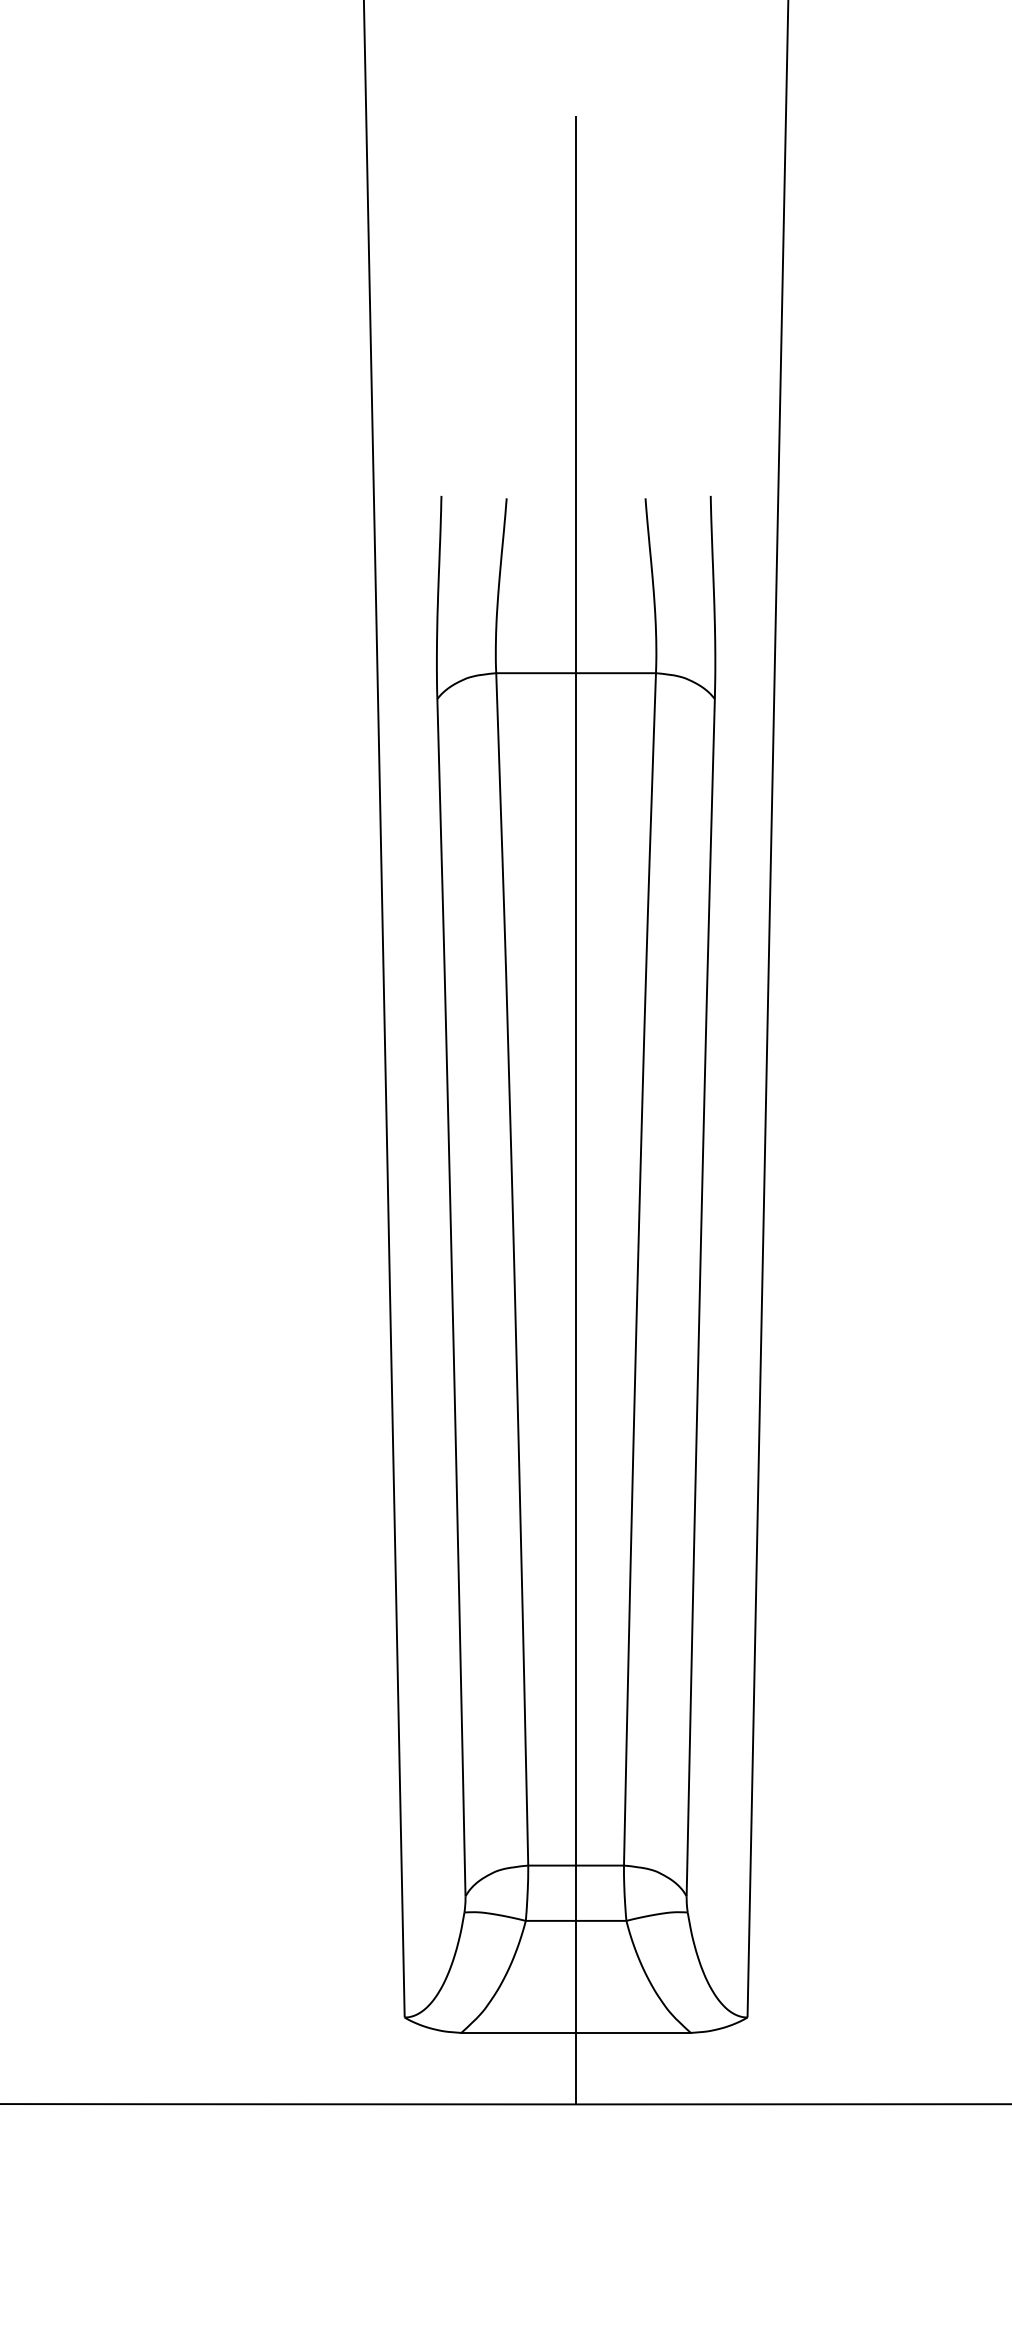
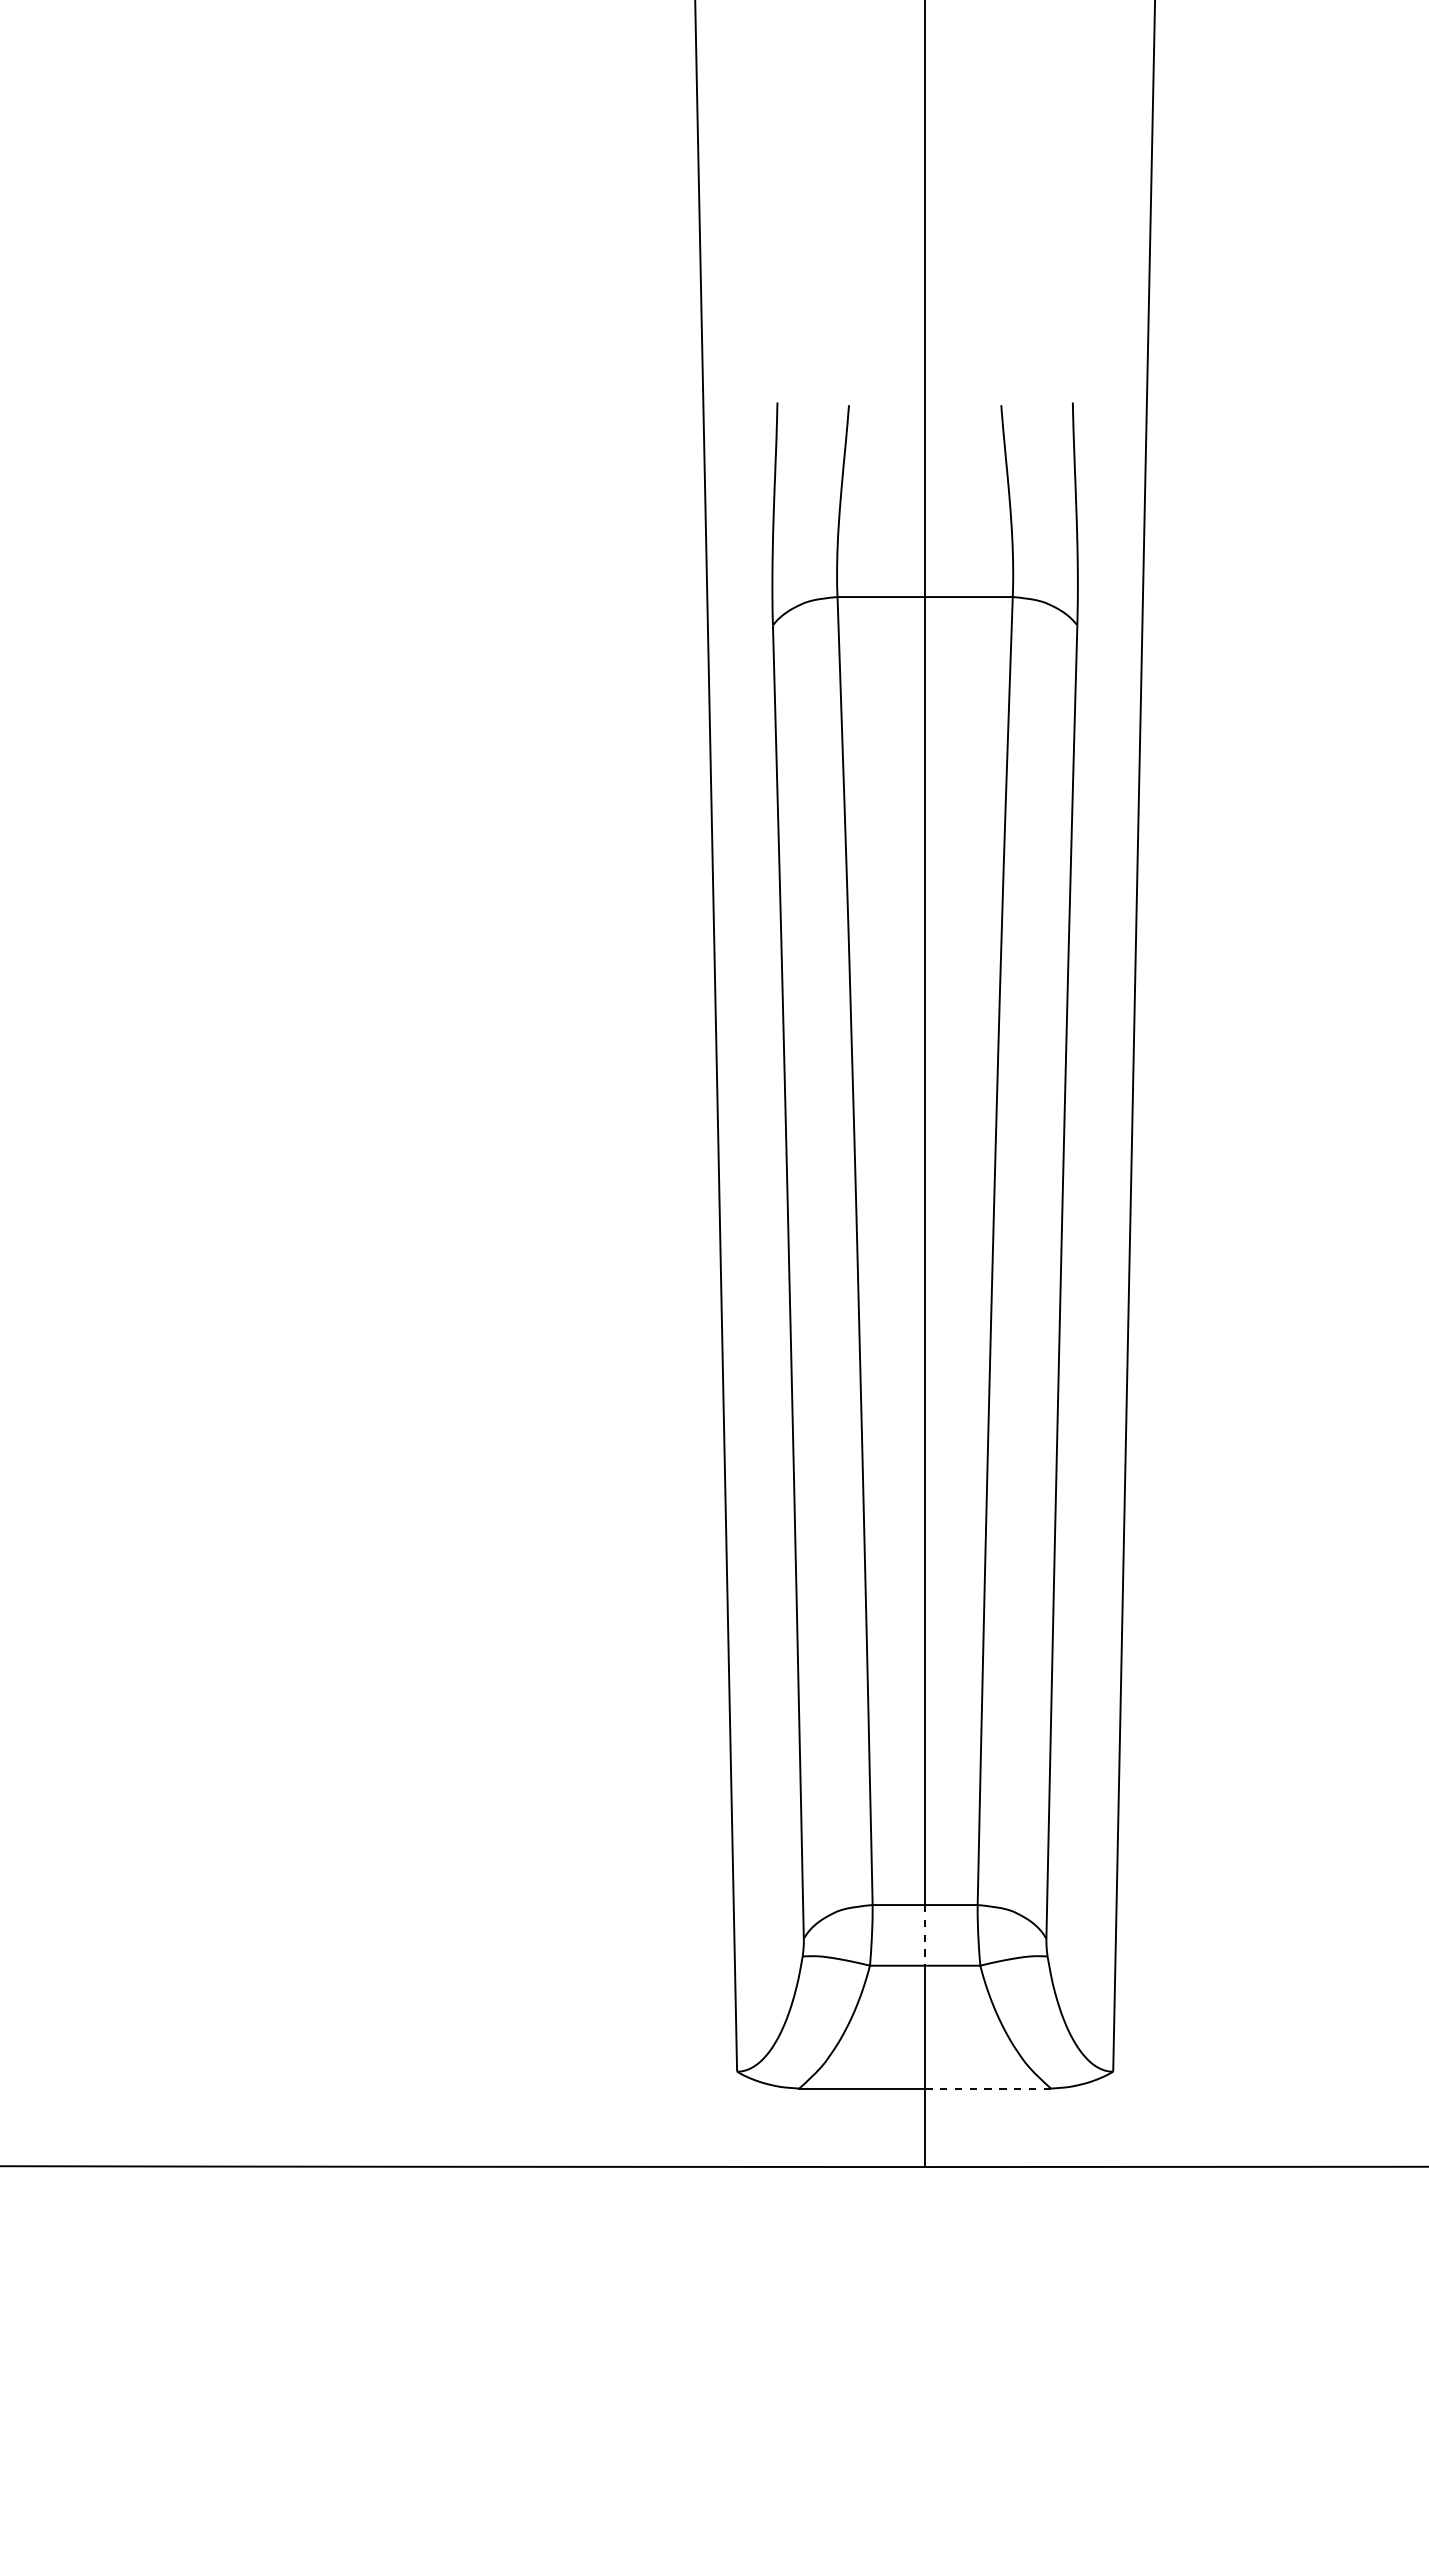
line: (576, 1893) -> (925, 1935), solid -> dashed
line: (633, 2032) -> (988, 2088), solid -> dashed

